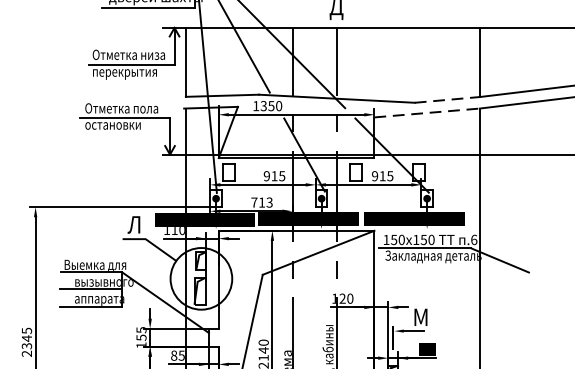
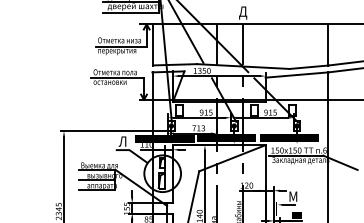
line: (448, 100) -> (309, 67), dashed -> solid
line: (427, 113) -> (297, 75), dashed -> solid

